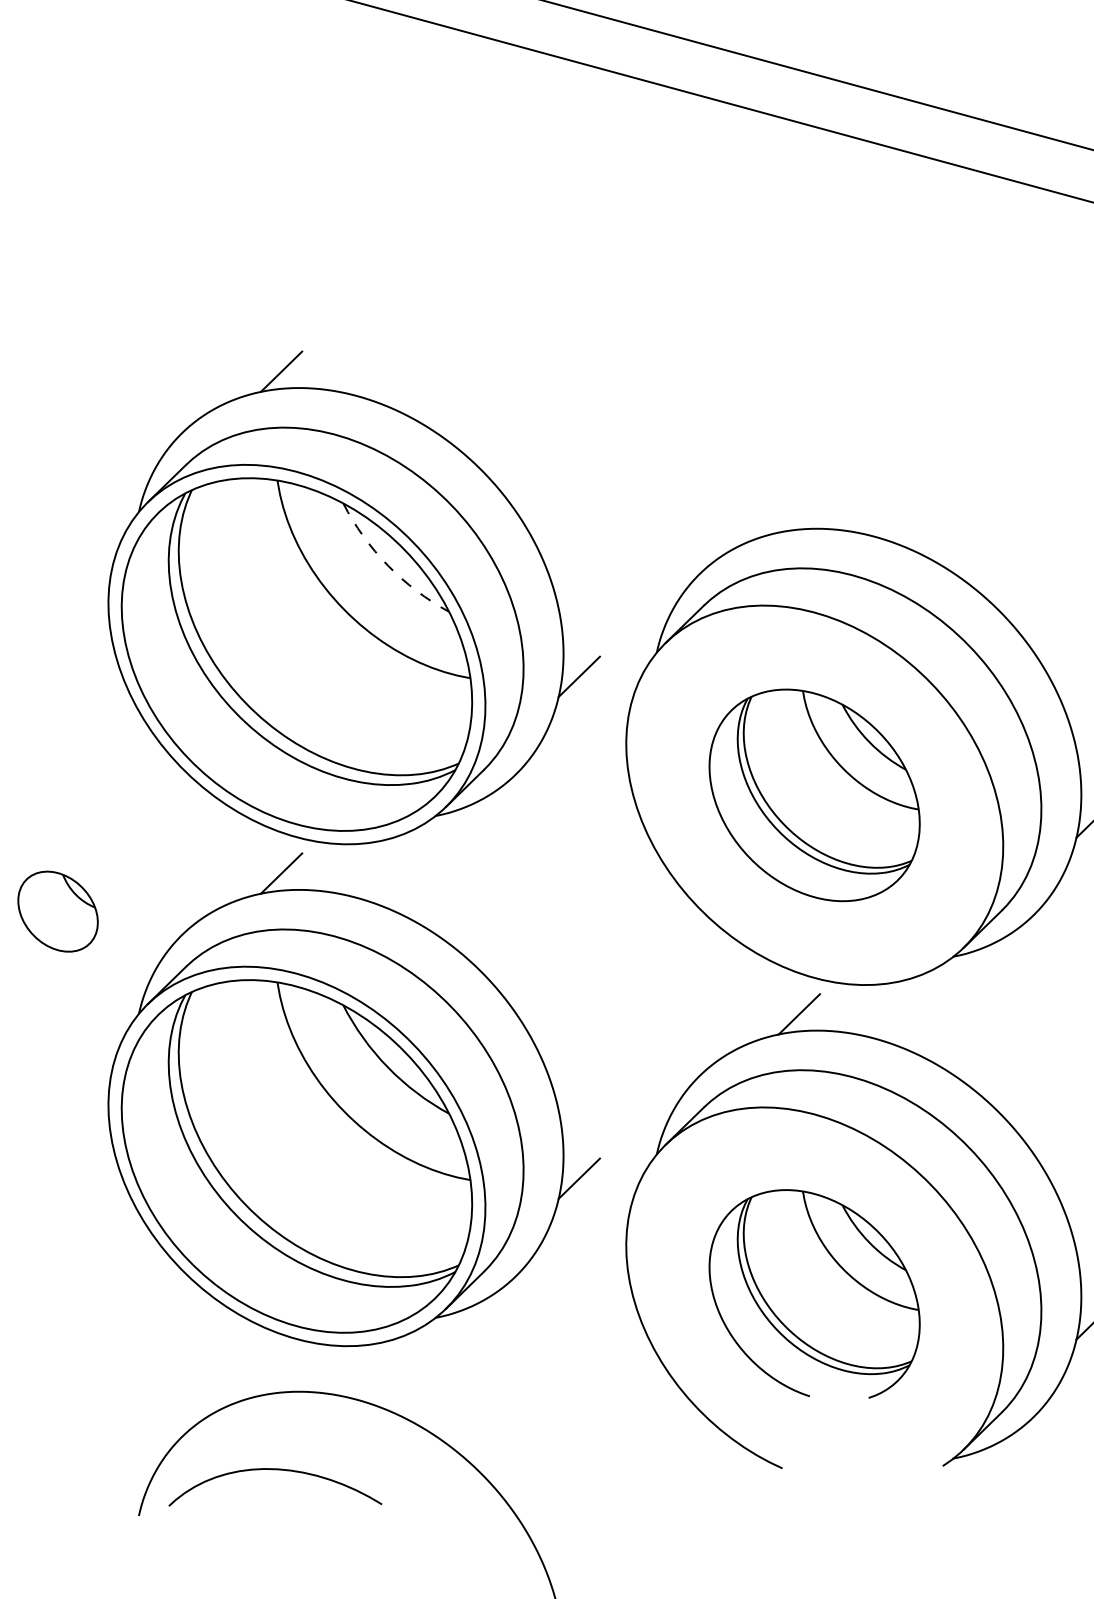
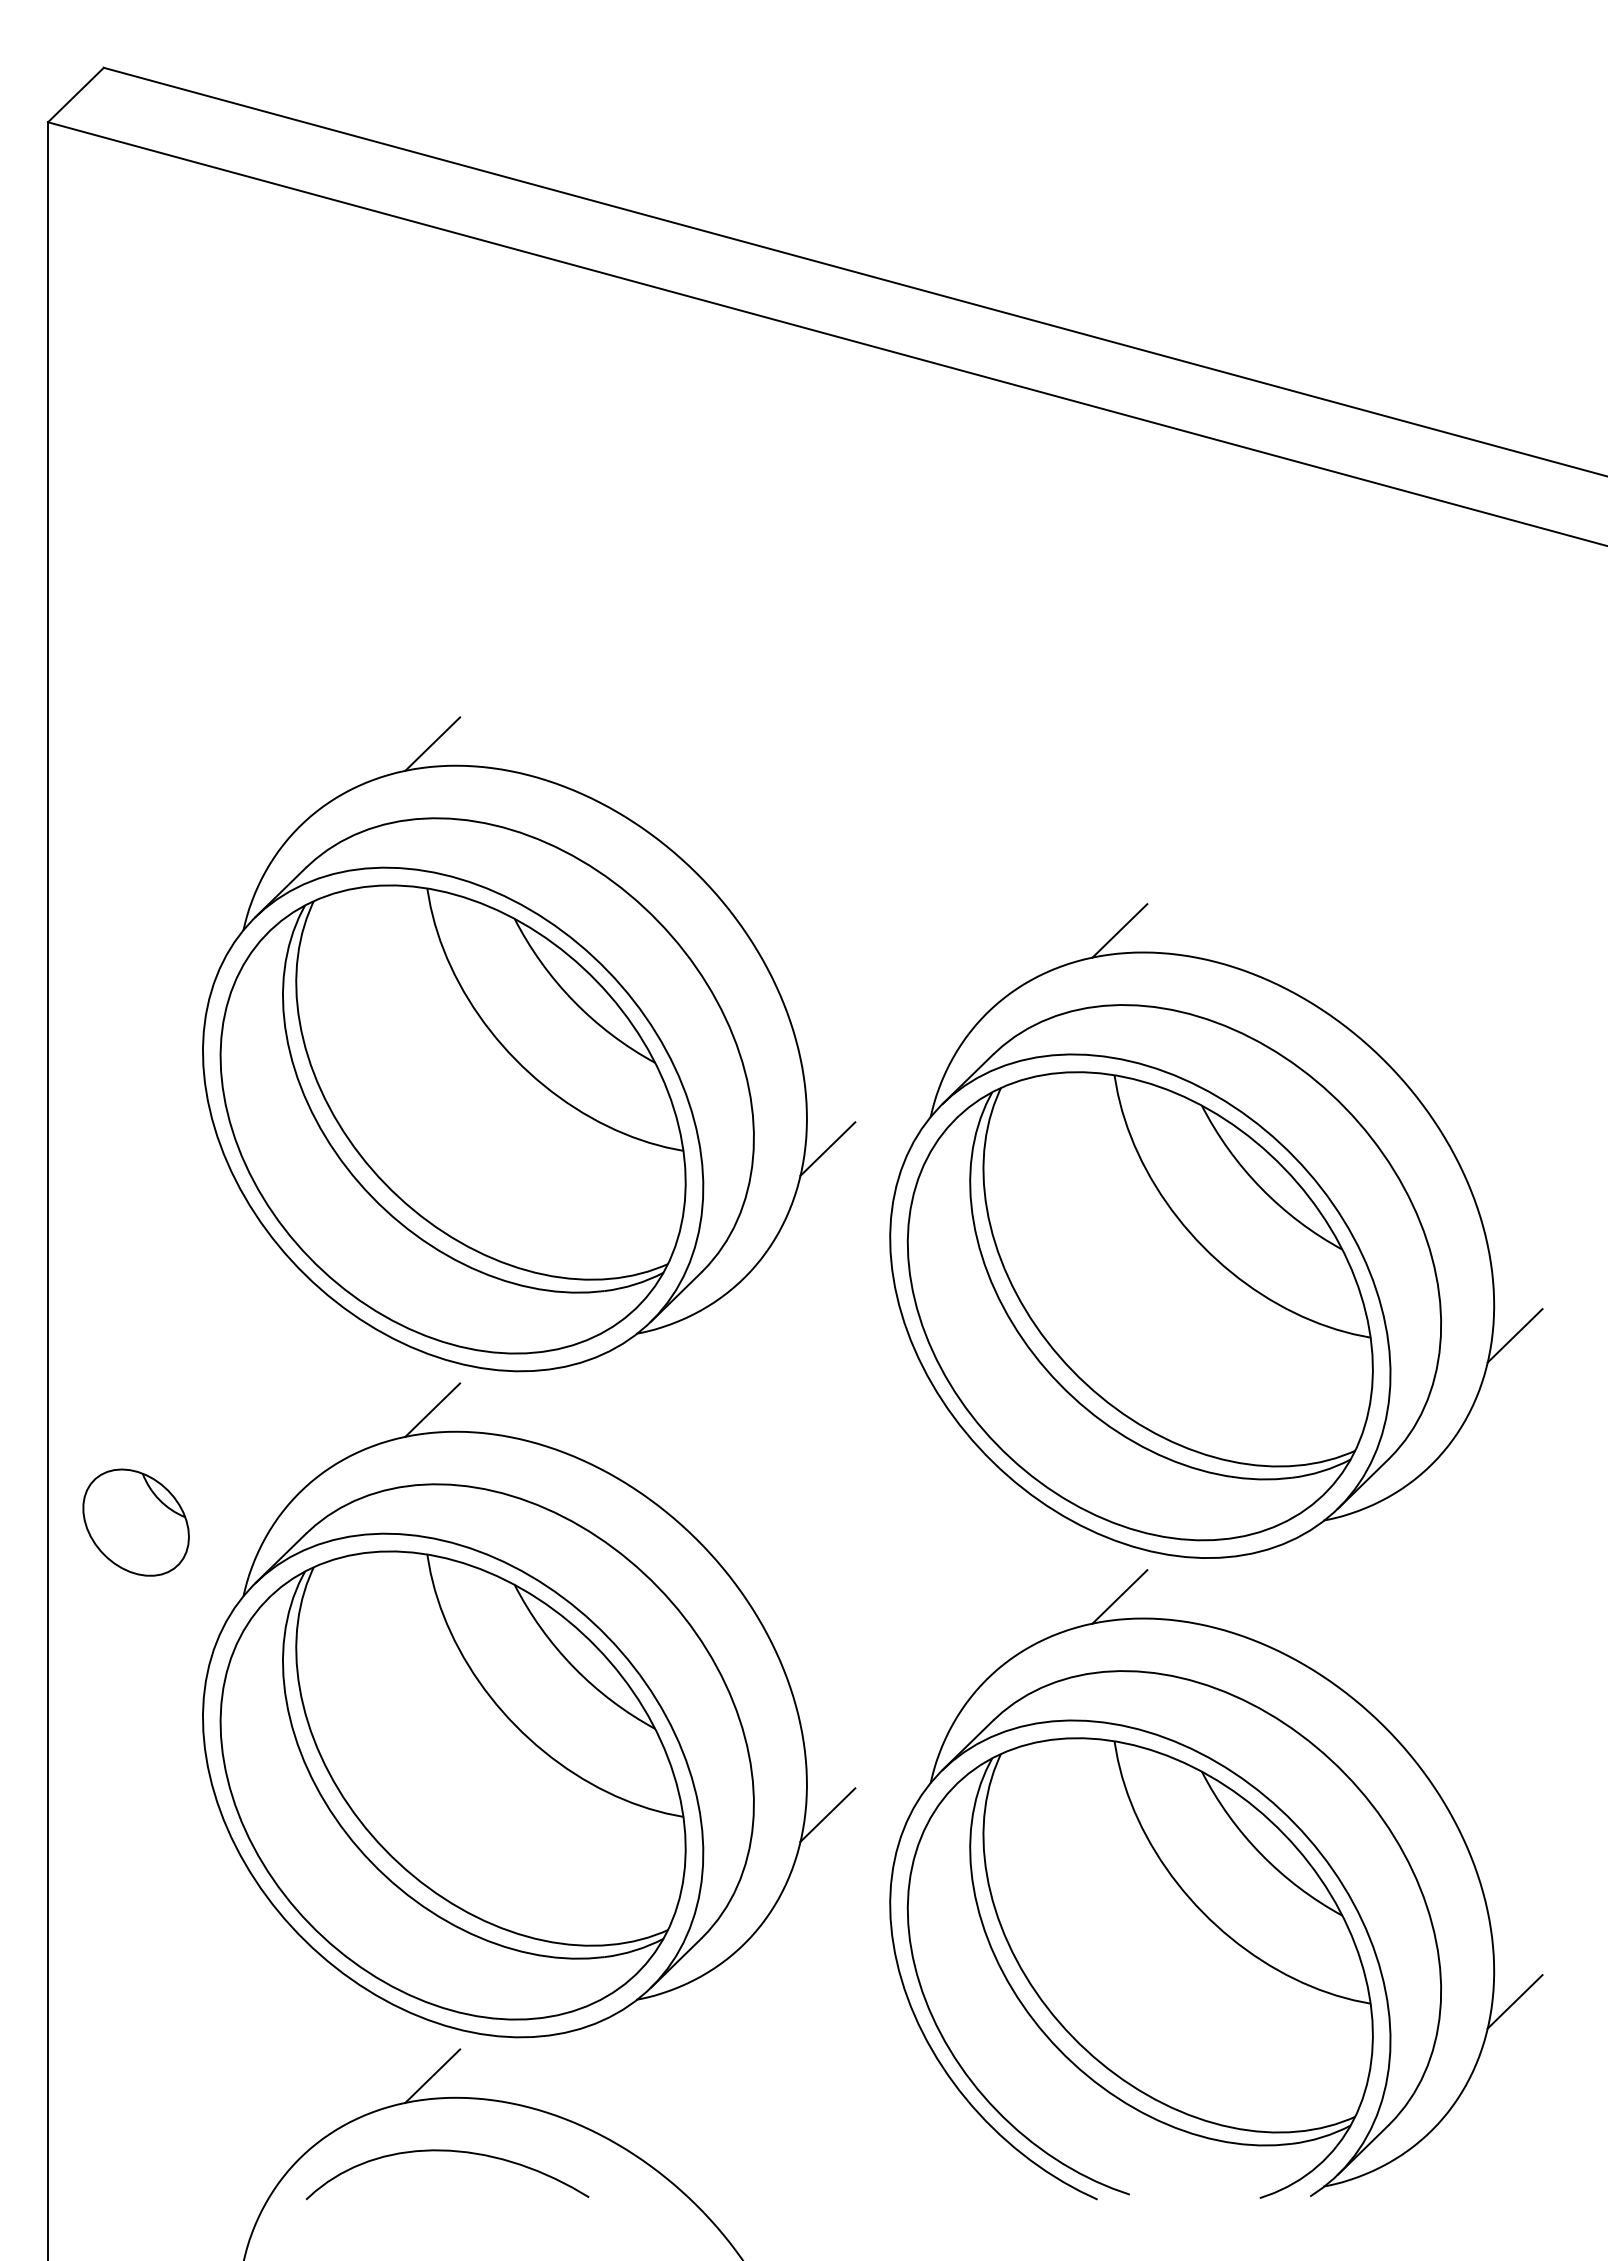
line: (799, 512) -> (1119, 930), added
arc: (388, 565) -> (574, 1001), dashed -> solid
part: (814, 795) -> (1139, 1306), size x1.67
part: (57, 911) -> (135, 1522), moved
part: (814, 1293) -> (1139, 1967), size x1.67
line: (281, 1374) -> (432, 2075), added
curve: (275, 1469) -> (447, 2151), moved

